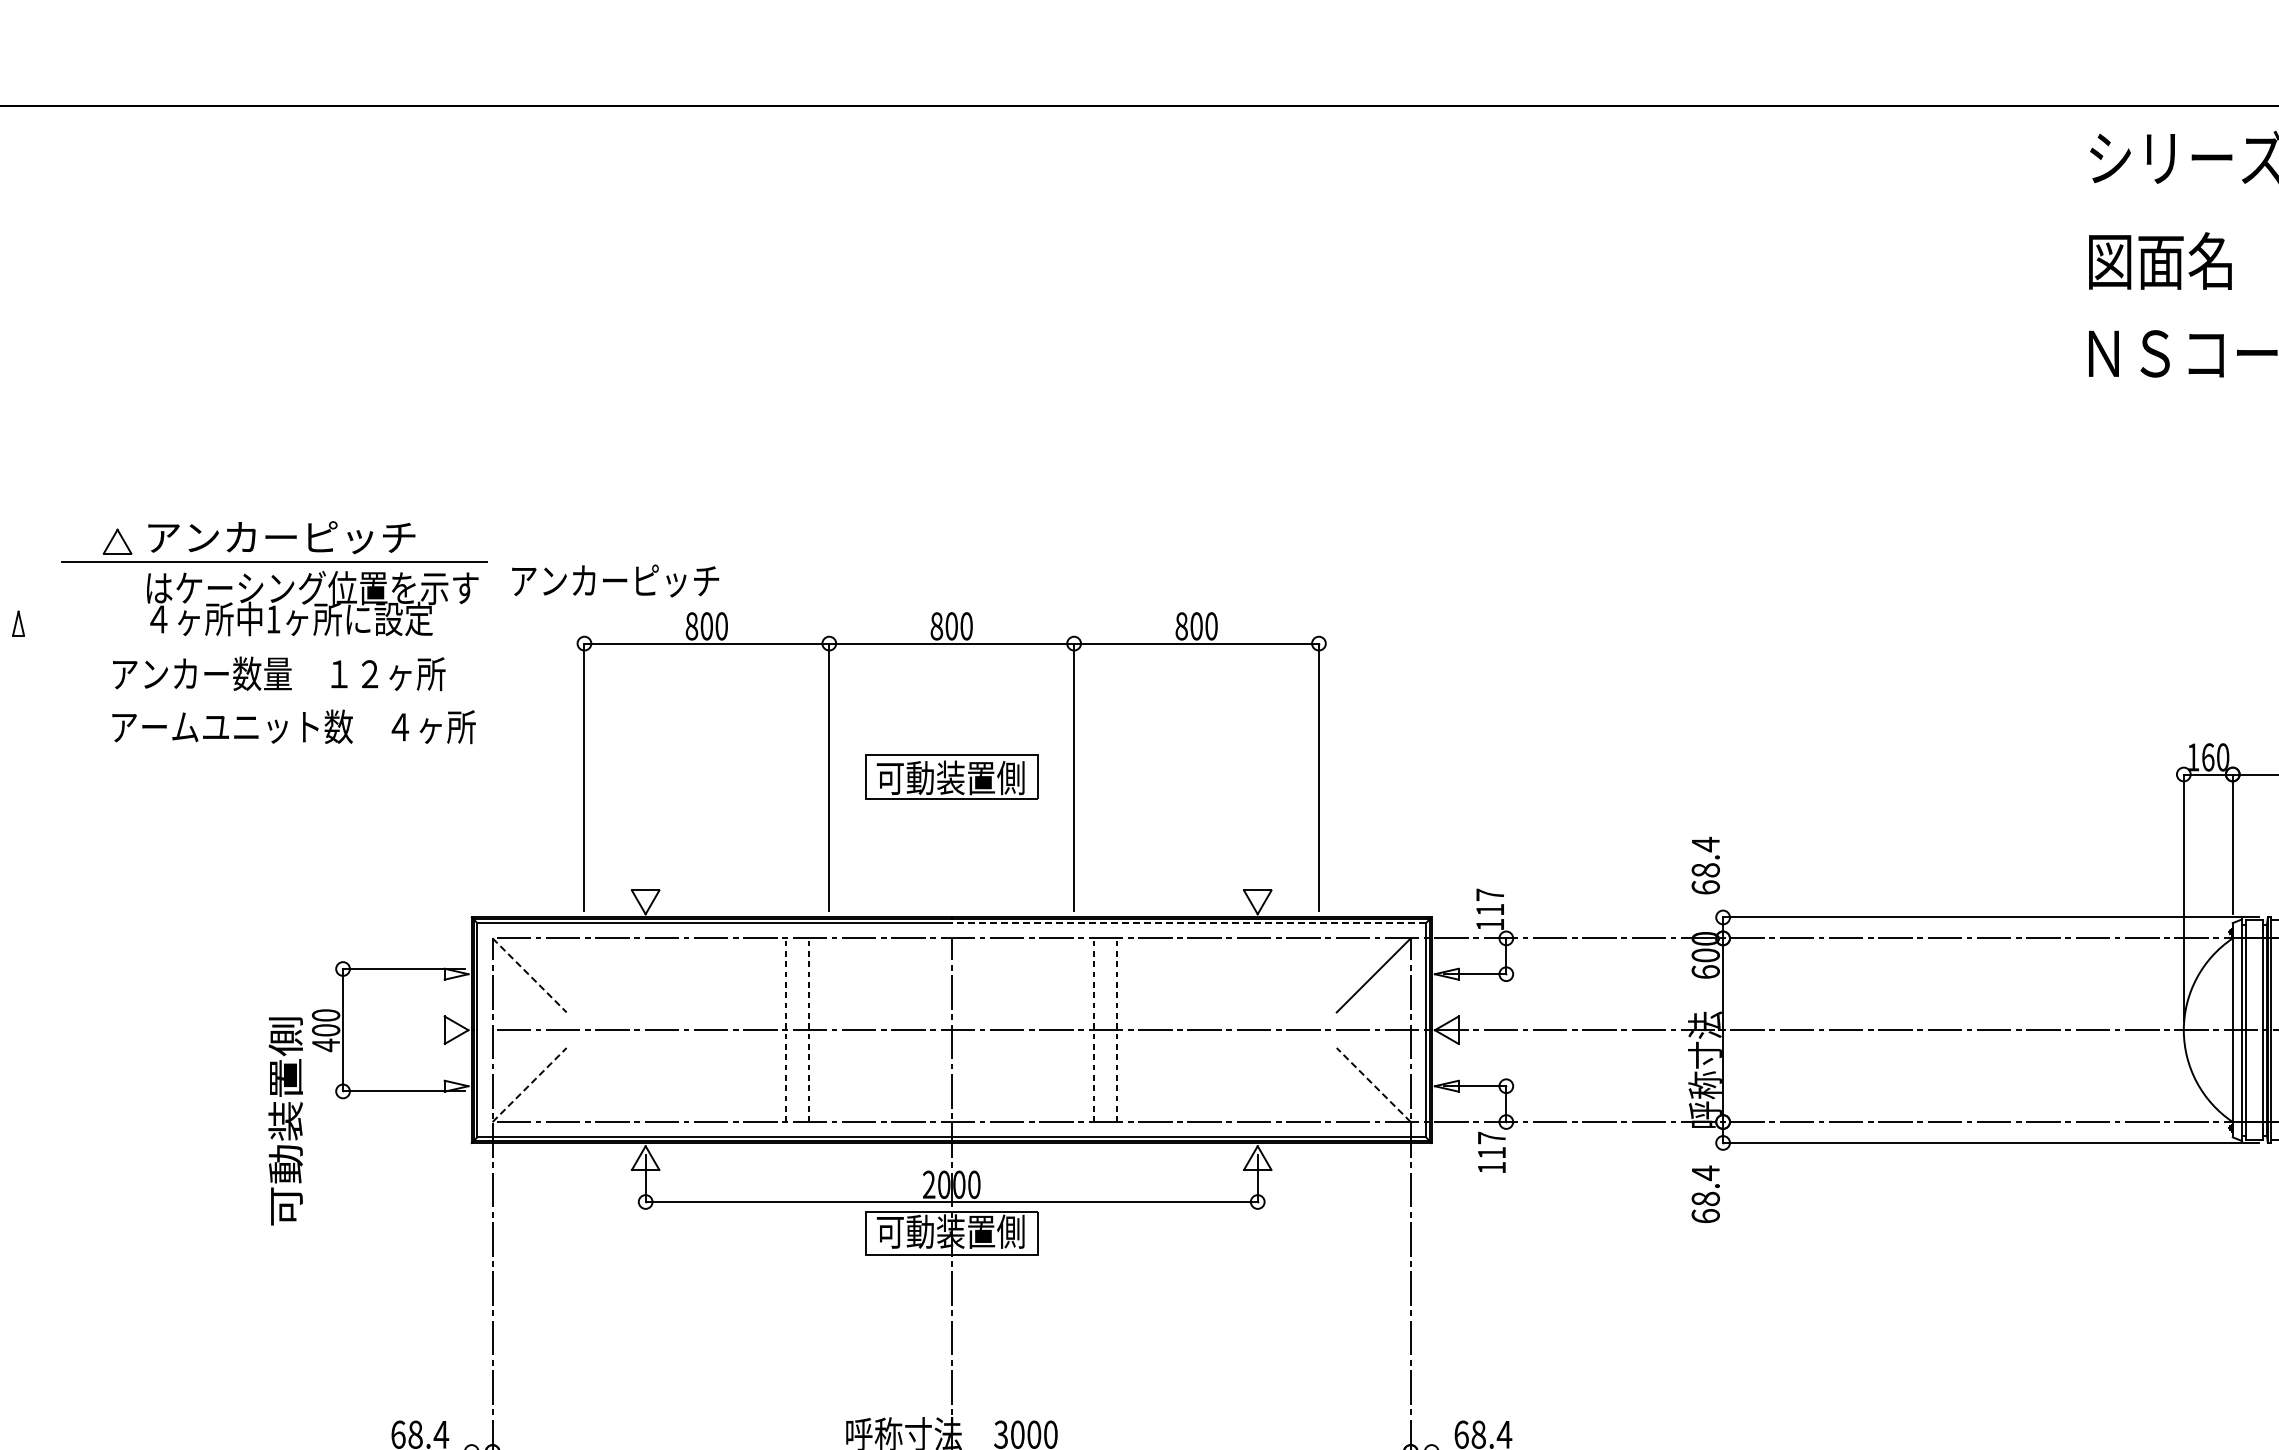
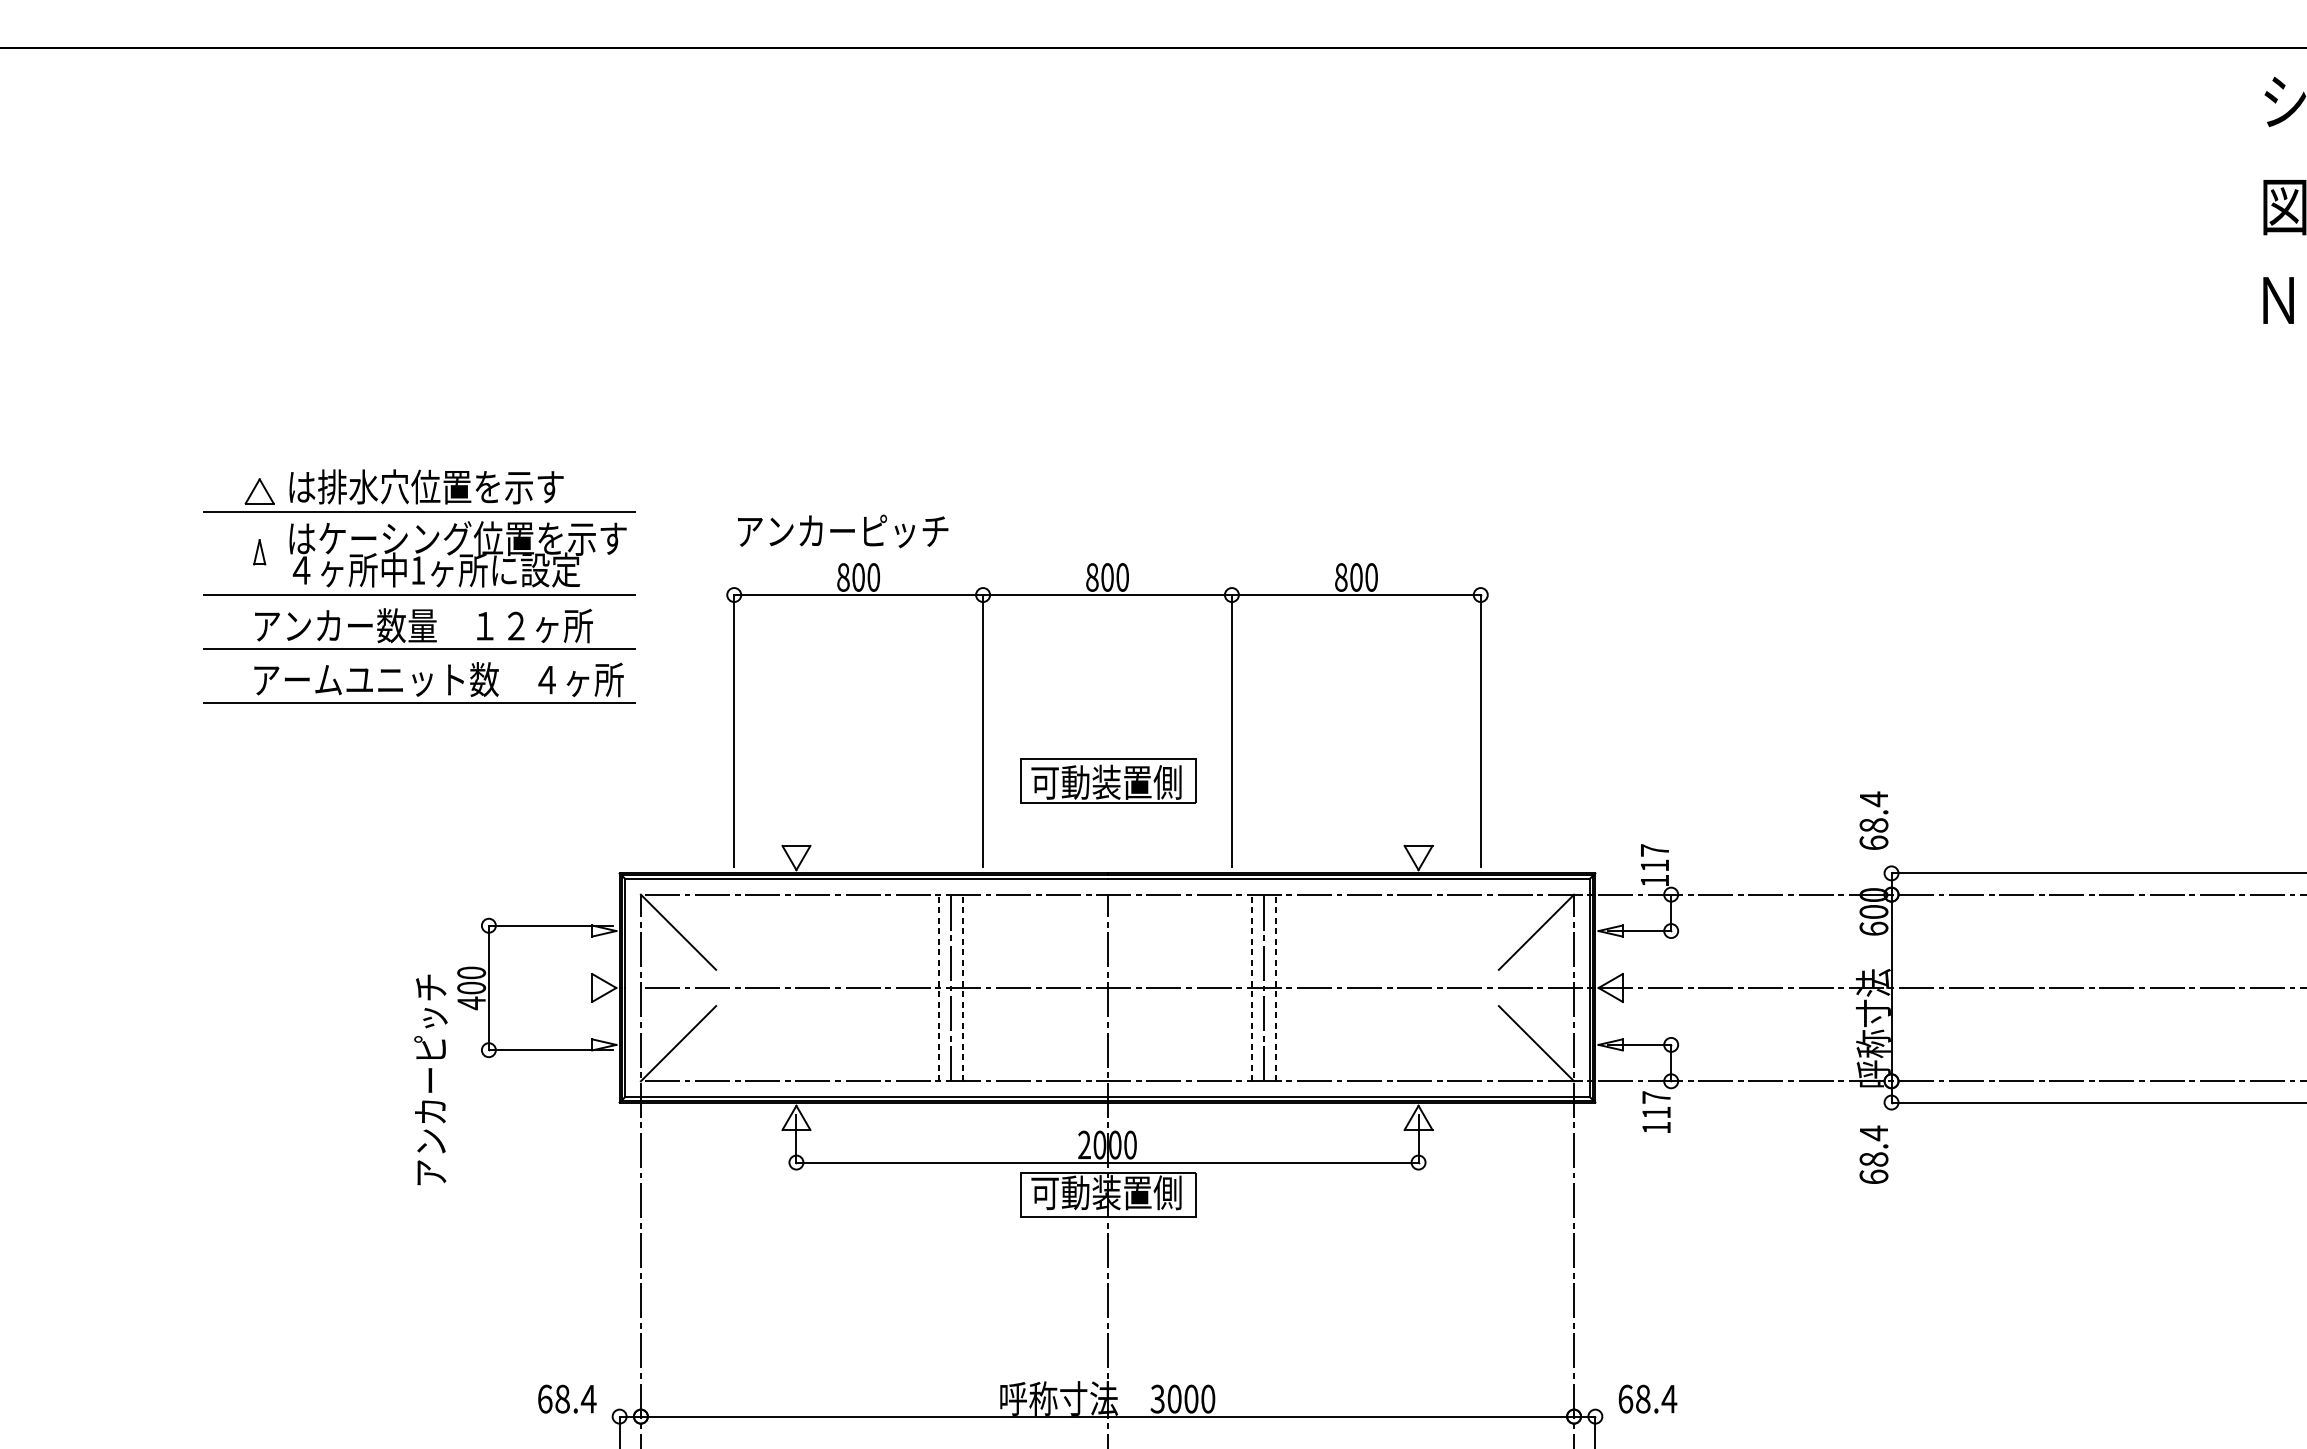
text: (281, 537) -> (426, 487), アンカーピッチ -> は排水穴位置を示す
text: (615, 580) -> (843, 530), moved
part: (18, 623) -> (259, 552), moved
line: (274, 643) -> (419, 594), added
line: (274, 696) -> (419, 648), added
line: (274, 749) -> (419, 702), added
part: (951, 776) -> (1107, 780), moved
line: (1188, 923) -> (1348, 879), dashed -> solid
line: (530, 975) -> (679, 932), dashed -> solid
line: (797, 1030) -> (950, 988), added
line: (1105, 1030) -> (1263, 988), added
line: (530, 1084) -> (679, 1043), dashed -> solid
line: (1373, 1084) -> (1536, 1043), dashed -> solid
text: (285, 1121) -> (430, 1080), 可動装置側 -> アンカーピッチ

